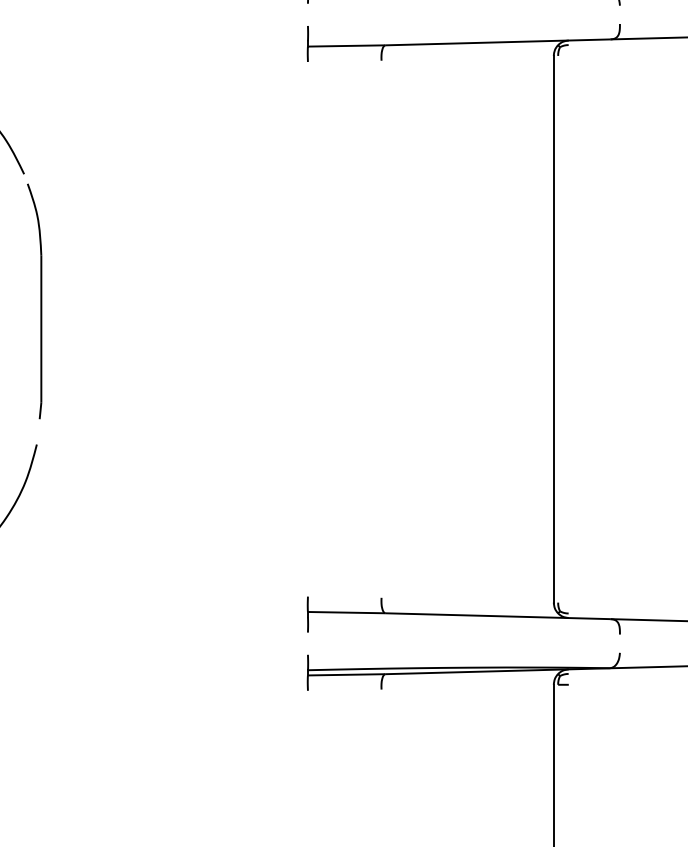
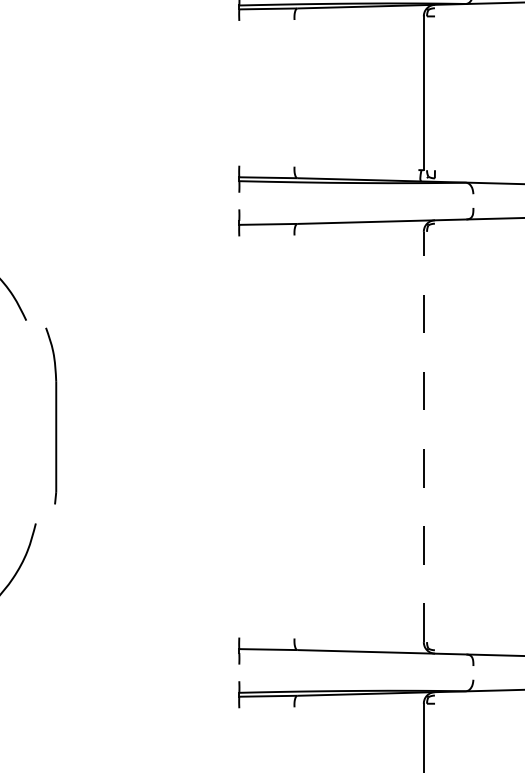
part: (35, 300) -> (51, 415), moved
line: (553, 328) -> (423, 436), solid -> dashed

